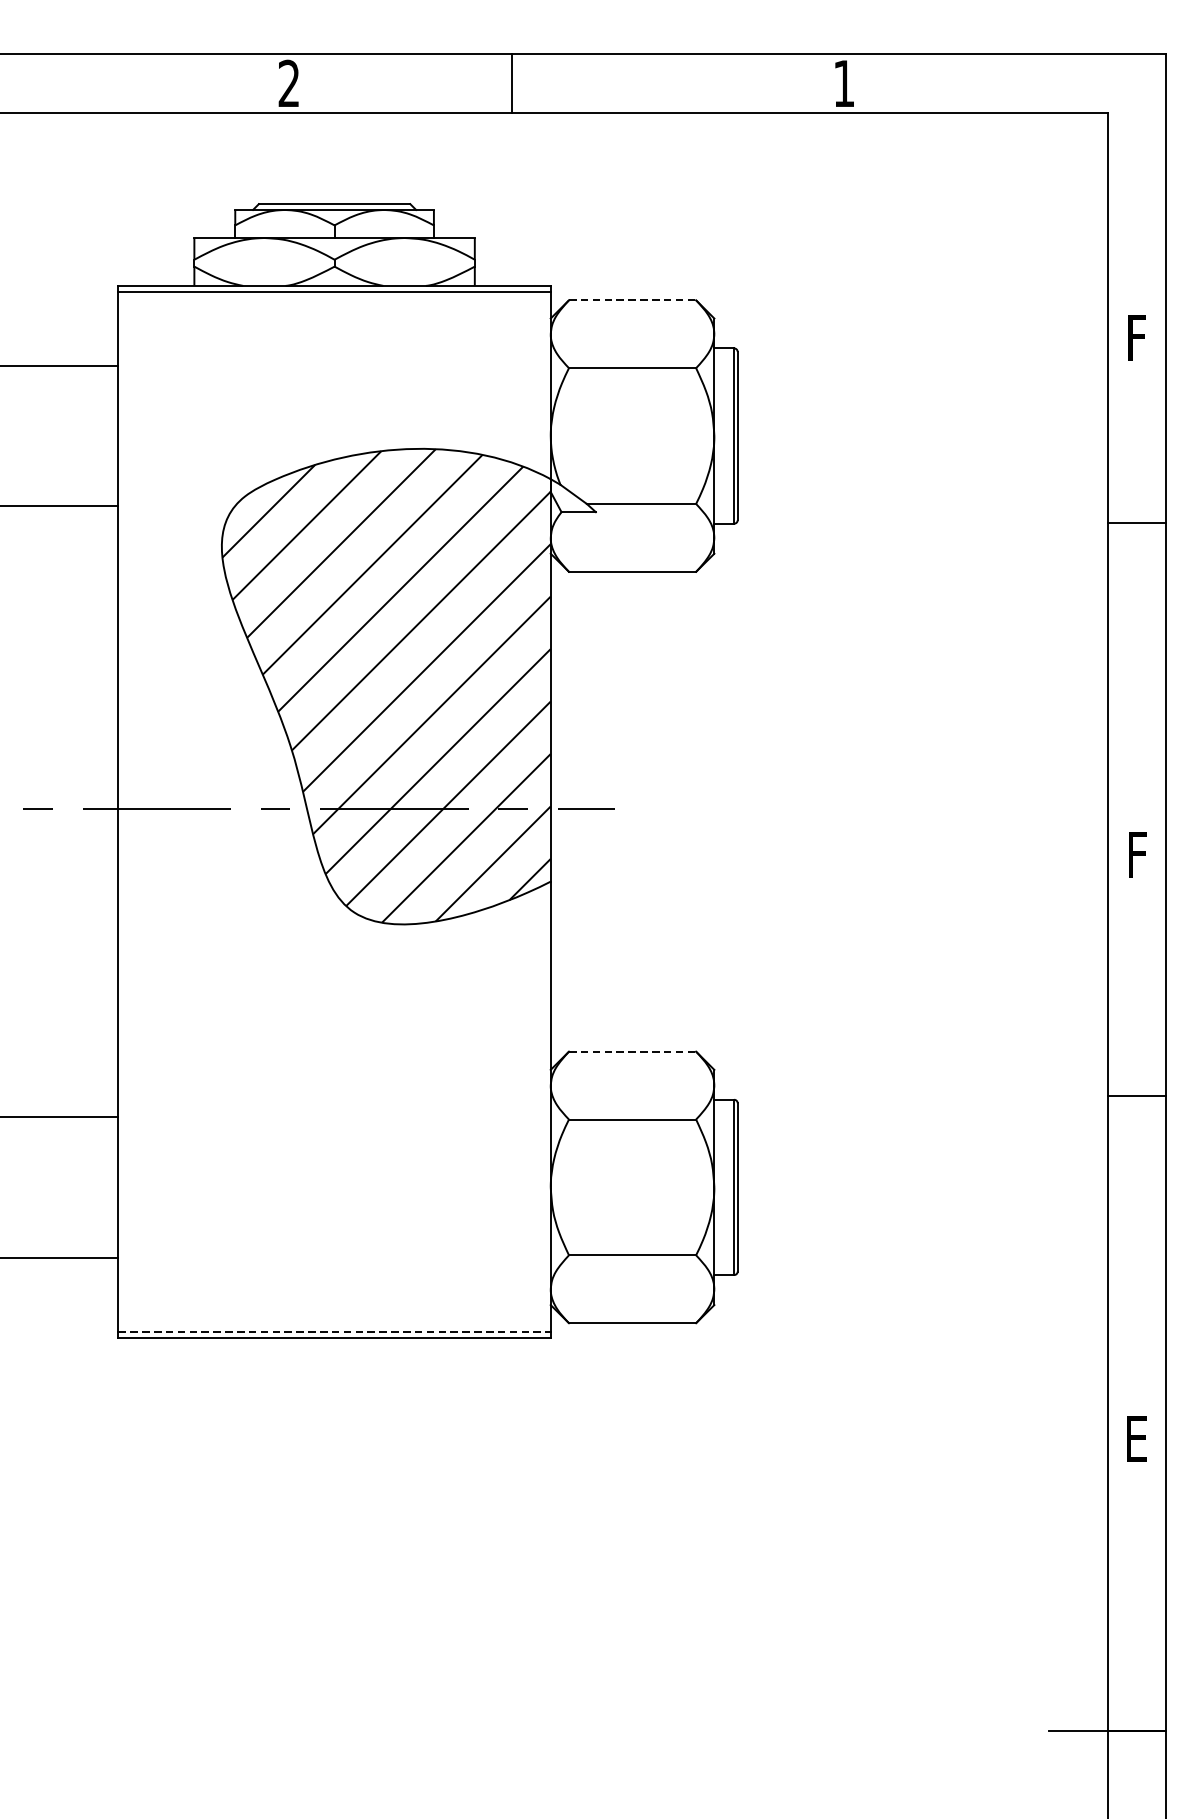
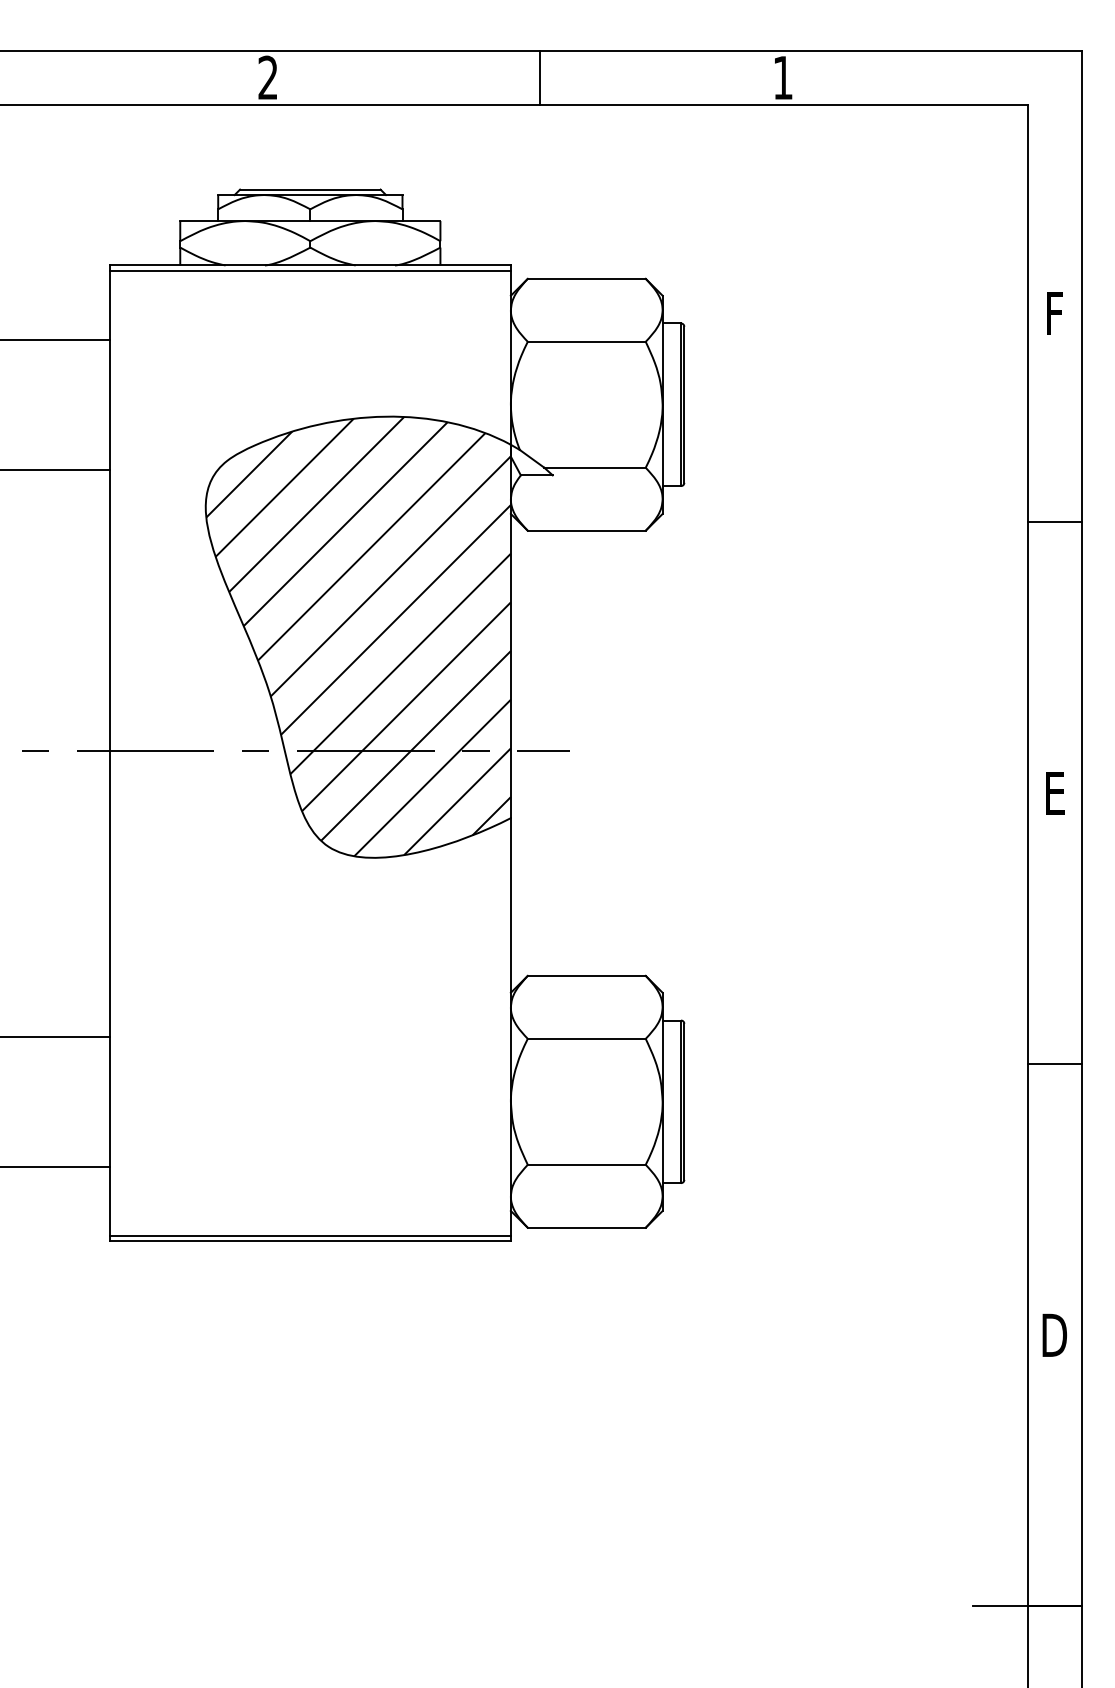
line: (511, 83) -> (539, 77), moved
line: (632, 299) -> (586, 278), dashed -> solid
line: (1136, 523) -> (1054, 522), moved
text: (1137, 855) -> (1055, 793), F -> E
line: (632, 1051) -> (586, 975), dashed -> solid
line: (1136, 1096) -> (1054, 1064), moved
line: (334, 1331) -> (310, 1235), dashed -> solid
text: (1136, 1438) -> (1054, 1334), E -> D

